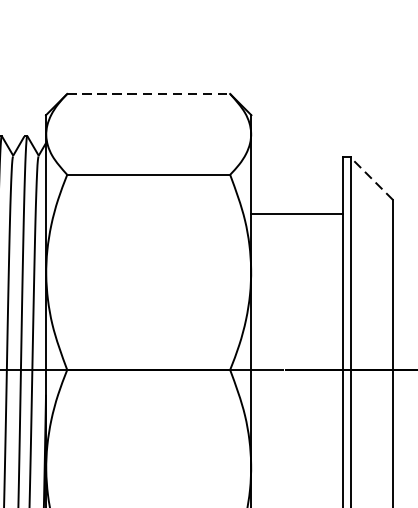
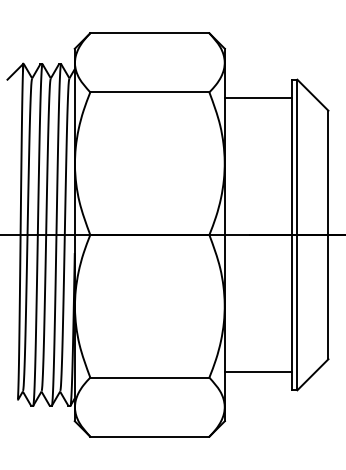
line: (148, 94) -> (149, 33), dashed -> solid
line: (371, 179) -> (312, 95), dashed -> solid
line: (297, 213) -> (258, 97), moved

